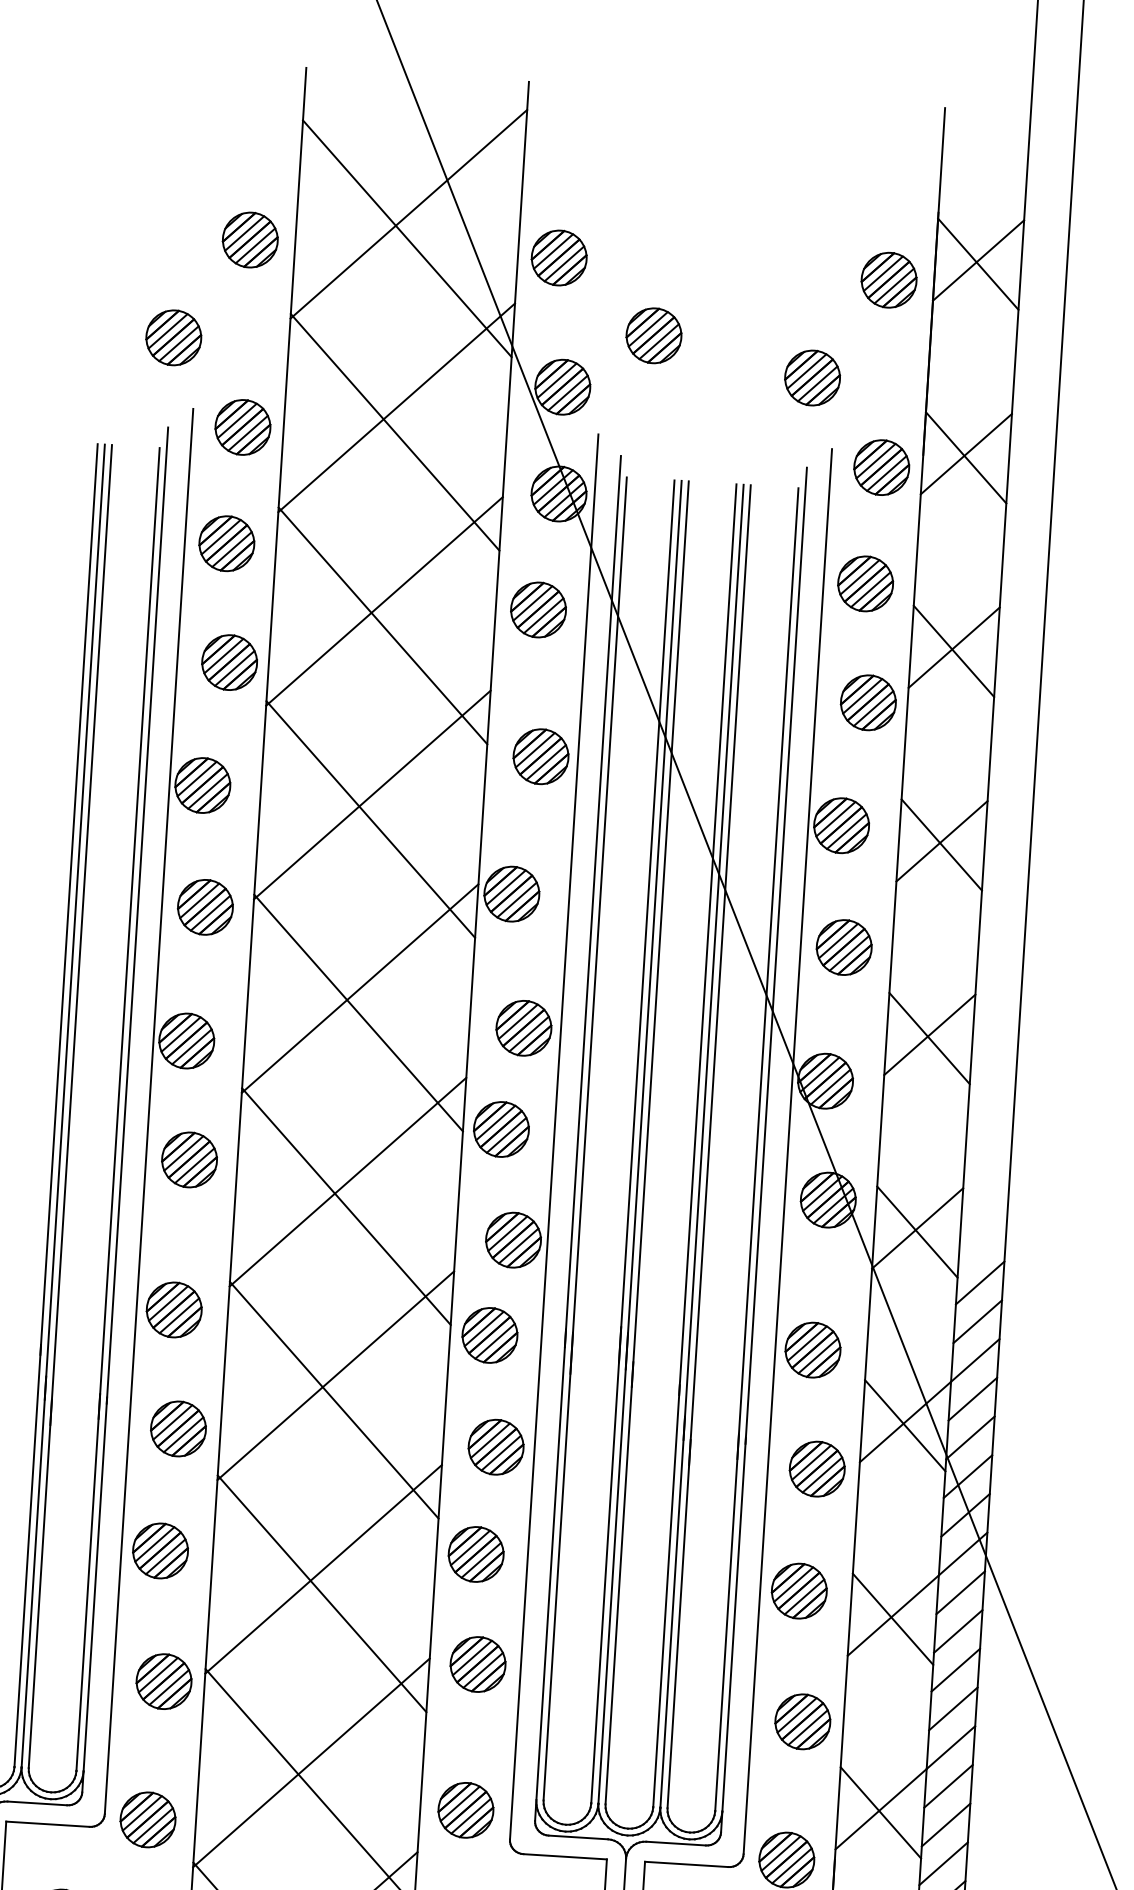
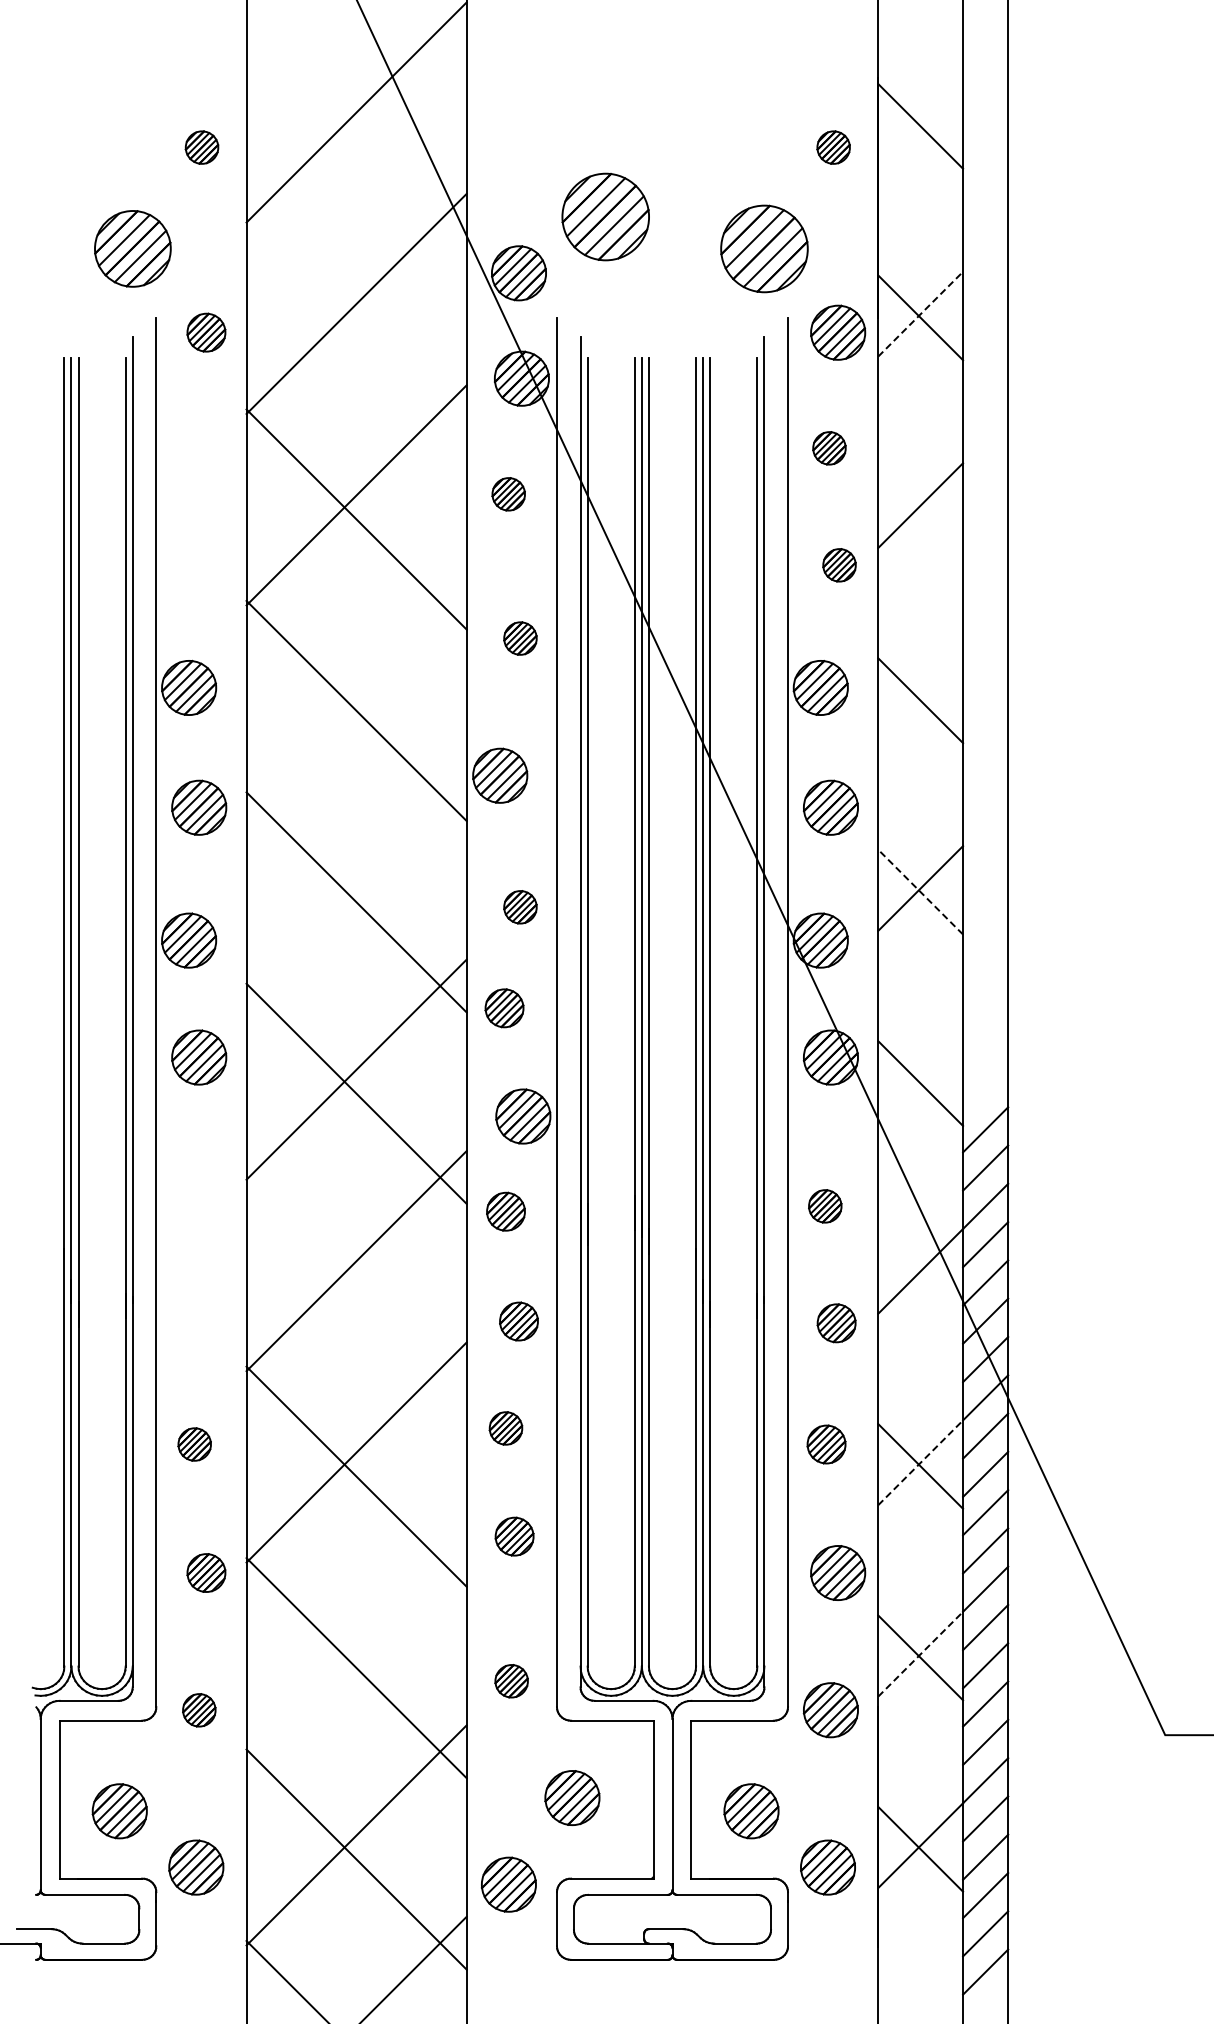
line: (407, 238) -> (356, 136), removed
part: (249, 239) -> (201, 147), size x0.6
part: (559, 258) -> (507, 146), removed
line: (978, 260) -> (920, 122), removed
part: (888, 280) -> (833, 147), size x0.6
part: (653, 335) -> (605, 216), size x1.6
part: (173, 337) -> (132, 248), size x1.4
part: (812, 377) -> (764, 248), size x1.6
part: (243, 427) -> (206, 332), size x0.7
line: (394, 432) -> (356, 328), removed
line: (966, 454) -> (920, 314), solid -> dashed
part: (226, 543) -> (197, 448), removed
part: (865, 584) -> (829, 448), size x0.6
part: (538, 610) -> (508, 494), size x0.6
line: (953, 650) -> (920, 508), removed
part: (229, 662) -> (207, 565), removed
part: (868, 703) -> (839, 565), size x0.6
part: (541, 756) -> (520, 638), size x0.6
line: (372, 794) -> (356, 686), removed
line: (941, 840) -> (920, 696), removed
line: (359, 988) -> (356, 878), removed
part: (523, 1028) -> (520, 907), size x0.6
line: (929, 1038) -> (920, 892), solid -> dashed
part: (501, 1129) -> (504, 1008), size x0.7
line: (917, 1228) -> (920, 1079), removed
part: (174, 1310) -> (193, 1206), removed
part: (489, 1335) -> (505, 1211), size x0.7
part: (813, 1350) -> (825, 1206), size x0.6
line: (334, 1400) -> (356, 1285), removed
line: (905, 1425) -> (920, 1274), removed
part: (177, 1429) -> (204, 1323), removed
part: (495, 1447) -> (518, 1321), size x0.7
part: (817, 1469) -> (836, 1323), size x0.7
part: (160, 1550) -> (194, 1444), size x0.6
part: (475, 1554) -> (505, 1428), size x0.6
part: (799, 1591) -> (826, 1444), size x0.7
line: (893, 1615) -> (920, 1462), solid -> dashed
part: (477, 1664) -> (514, 1536), size x0.7
part: (164, 1681) -> (206, 1572), size x0.7
line: (311, 1762) -> (356, 1643), removed
line: (880, 1809) -> (920, 1654), solid -> dashed
part: (465, 1810) -> (511, 1681), size x0.6
part: (148, 1820) -> (199, 1710), size x0.6

